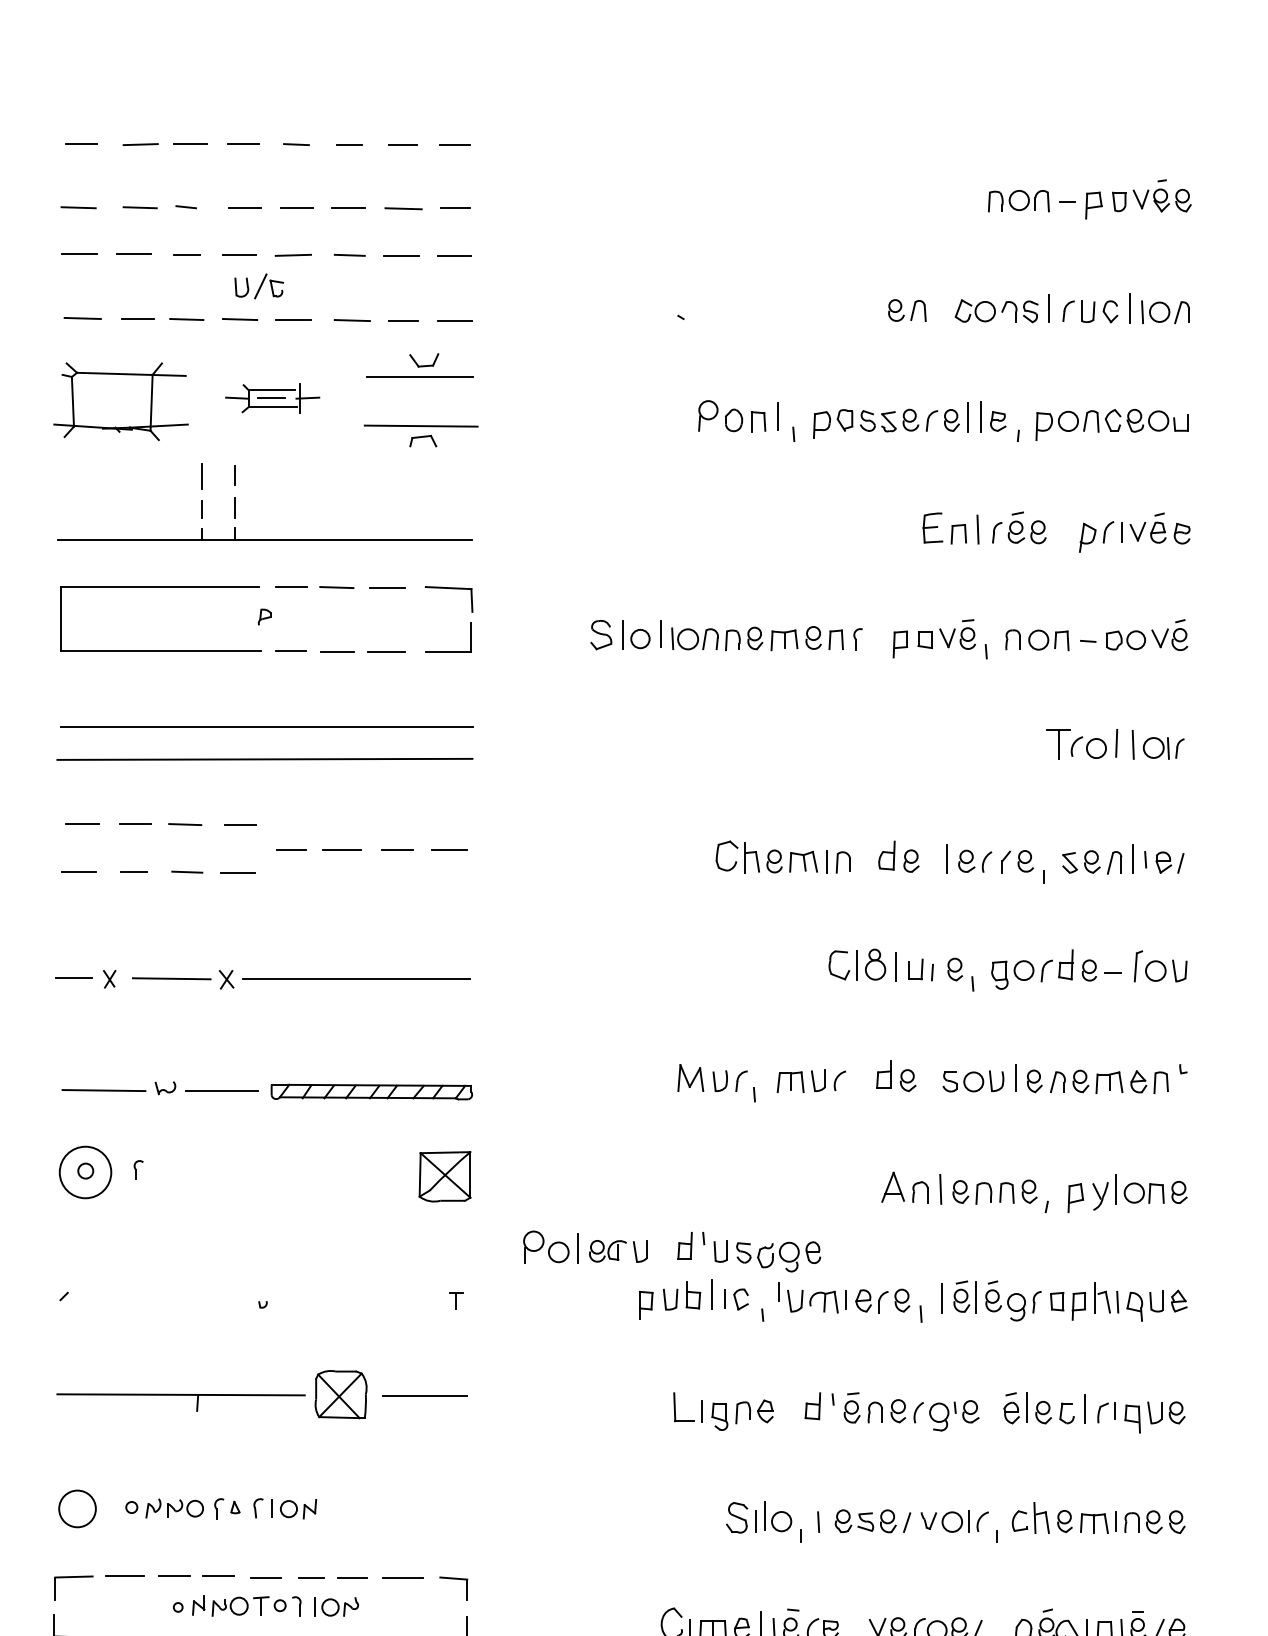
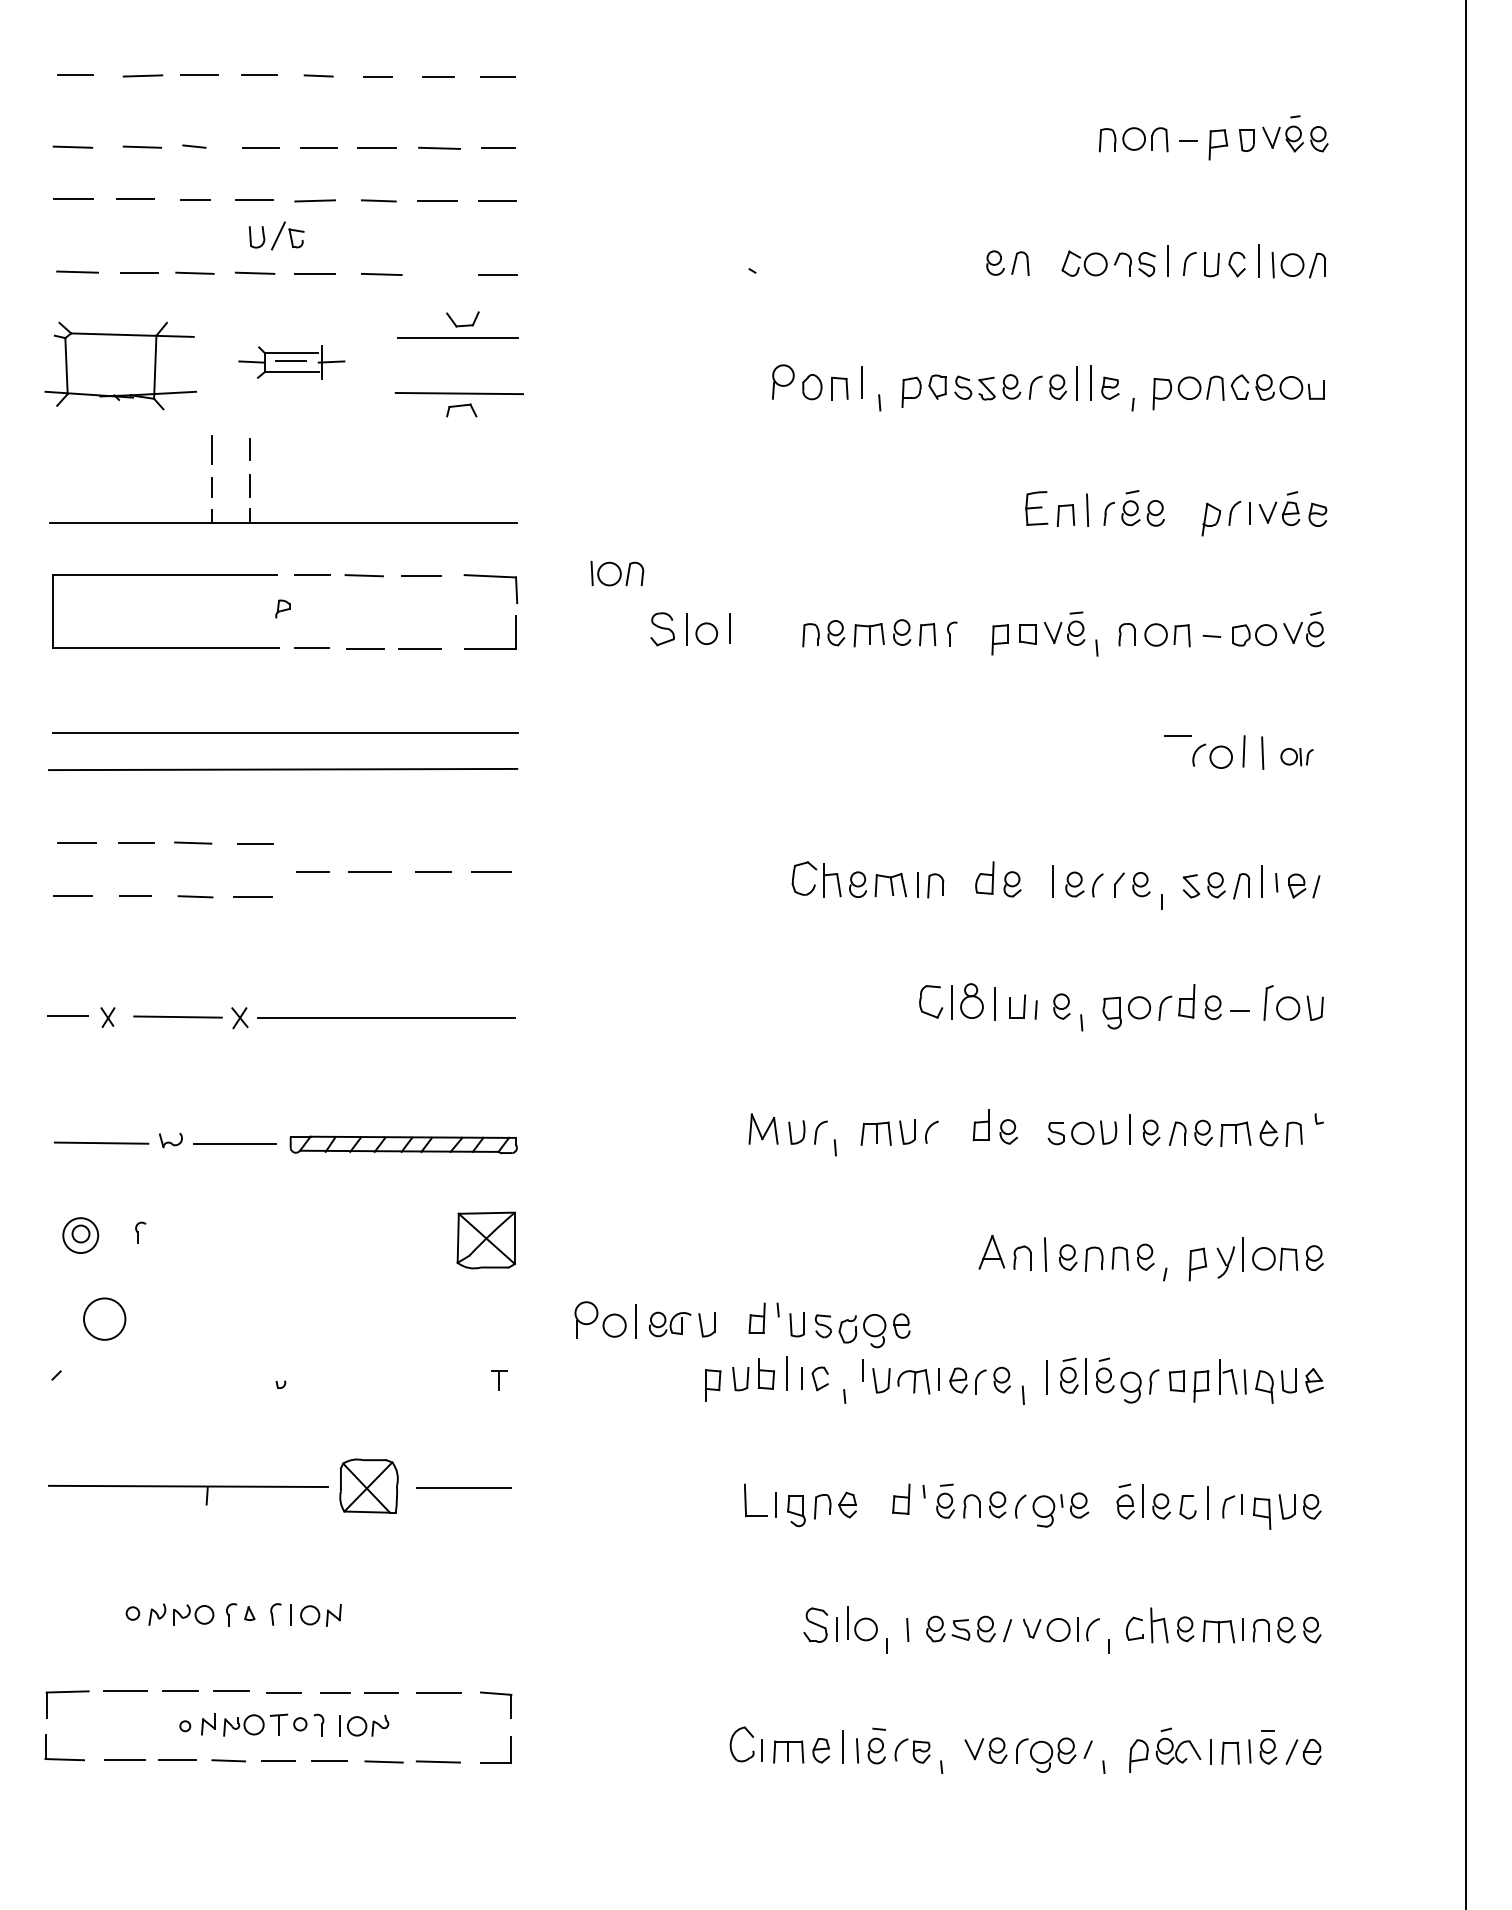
line: (402, 321) -> (438, 275), removed
part: (695, 638) -> (617, 573), moved
line: (1059, 744) -> (1179, 752), removed
part: (1163, 747) -> (1296, 756), size x0.7
circle: (85, 1172) -> (80, 1235), size x0.6
circle: (77, 1508) -> (104, 1318), moved

